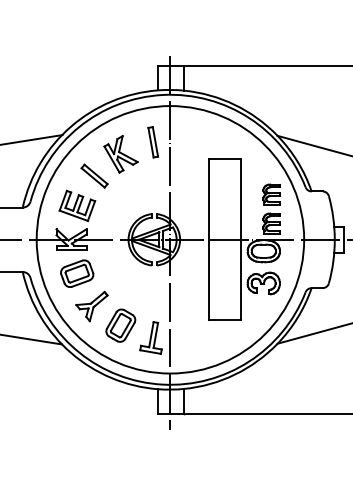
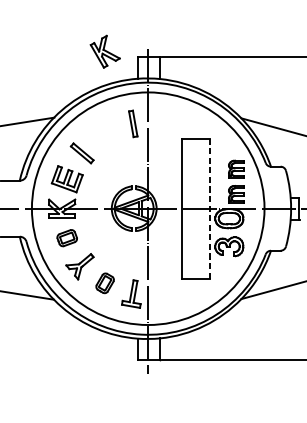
part: (120, 154) -> (104, 51), moved
line: (241, 239) -> (210, 208), solid -> dashed
part: (77, 273) -> (67, 238), size x0.7
part: (120, 325) -> (104, 283), size x0.7

